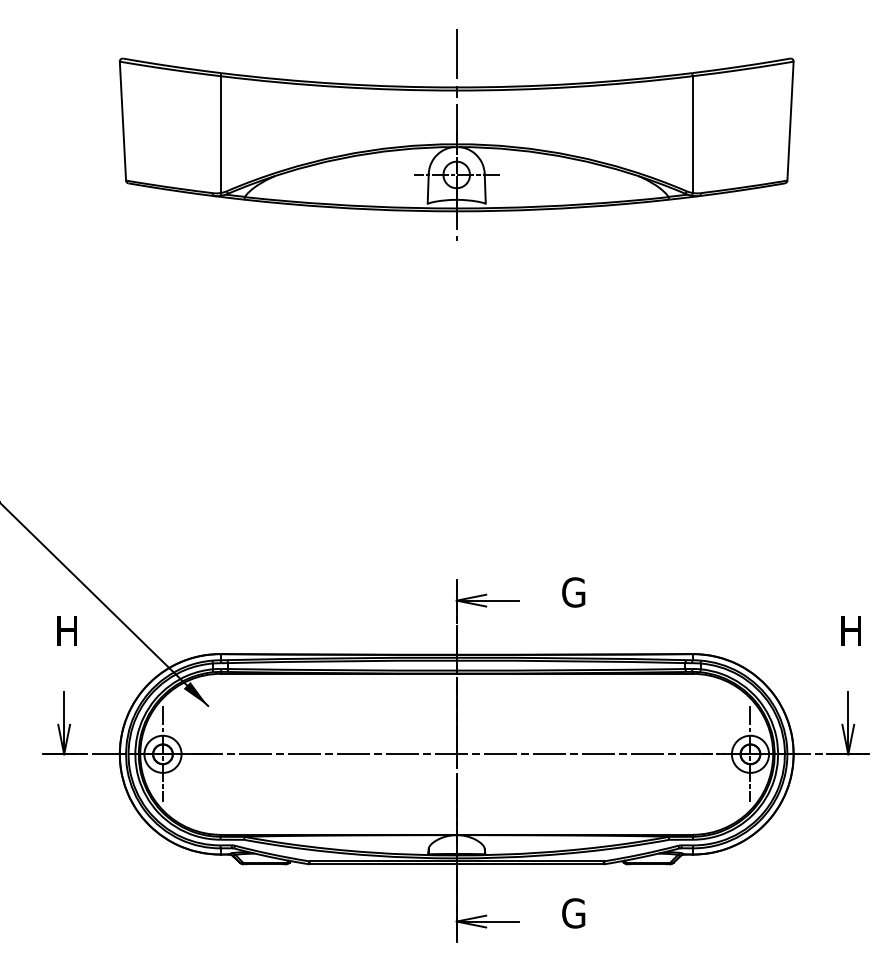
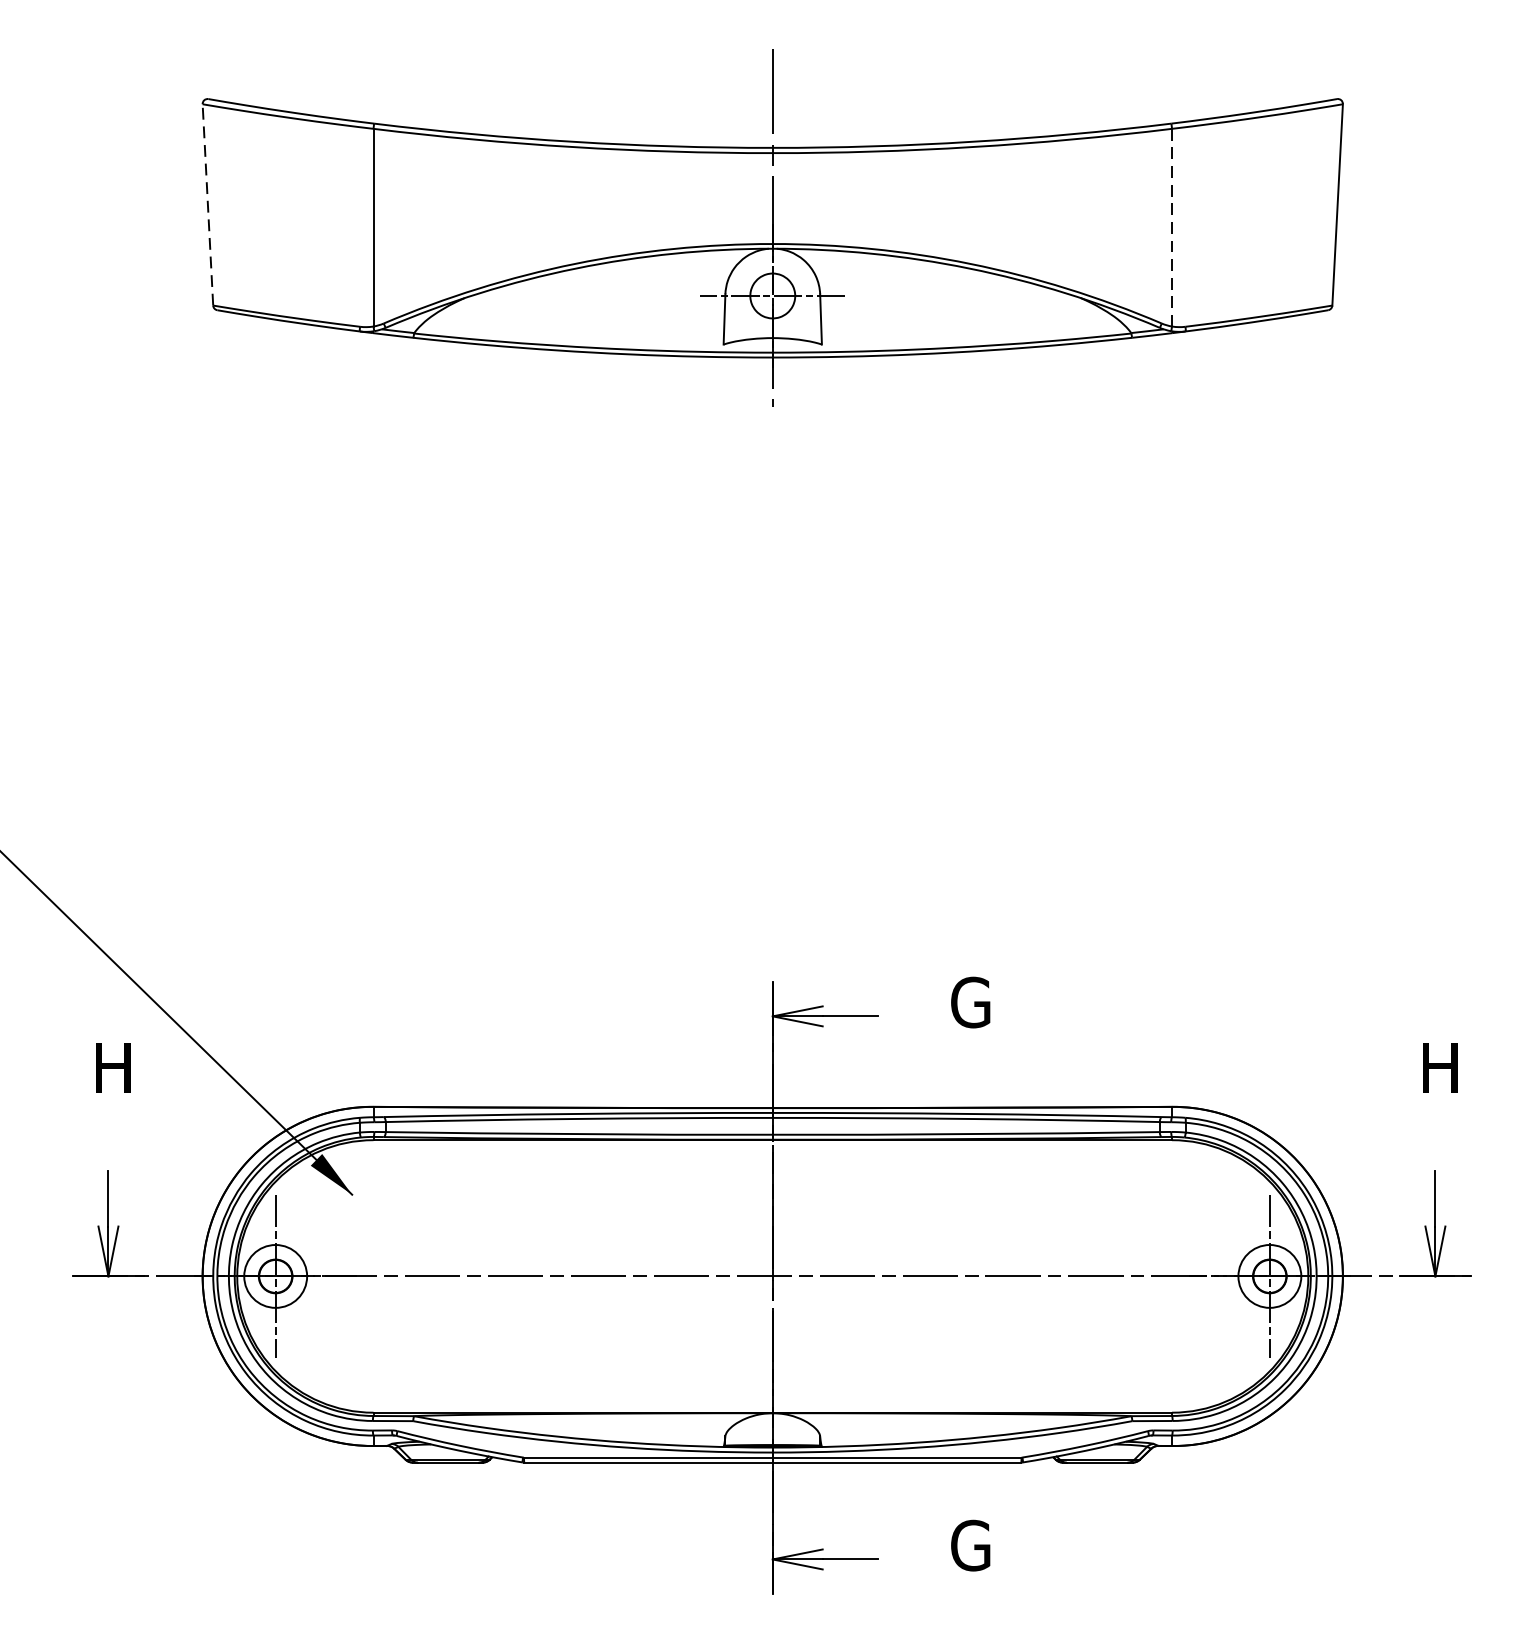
line: (122, 121) -> (207, 205), solid -> dashed
line: (692, 135) -> (1171, 229), solid -> dashed

